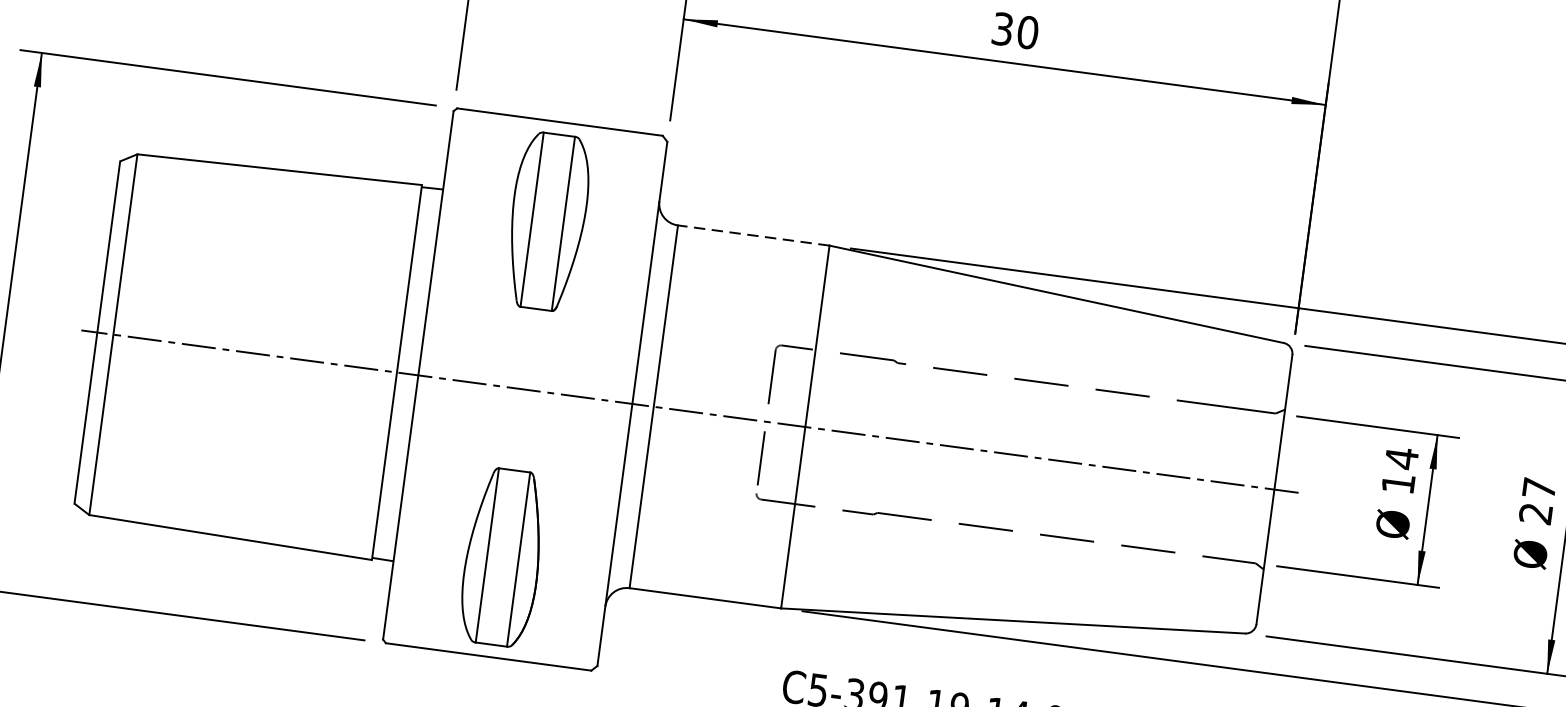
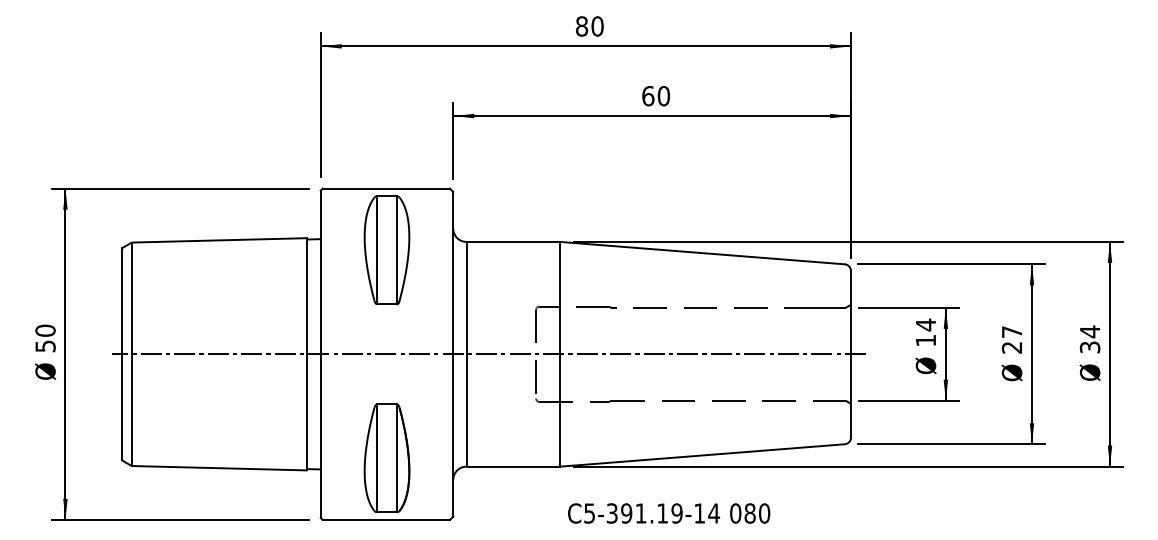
text: (1003, 28) -> (648, 95), 30 -> 60
line: (753, 234) -> (513, 241), dashed -> solid

